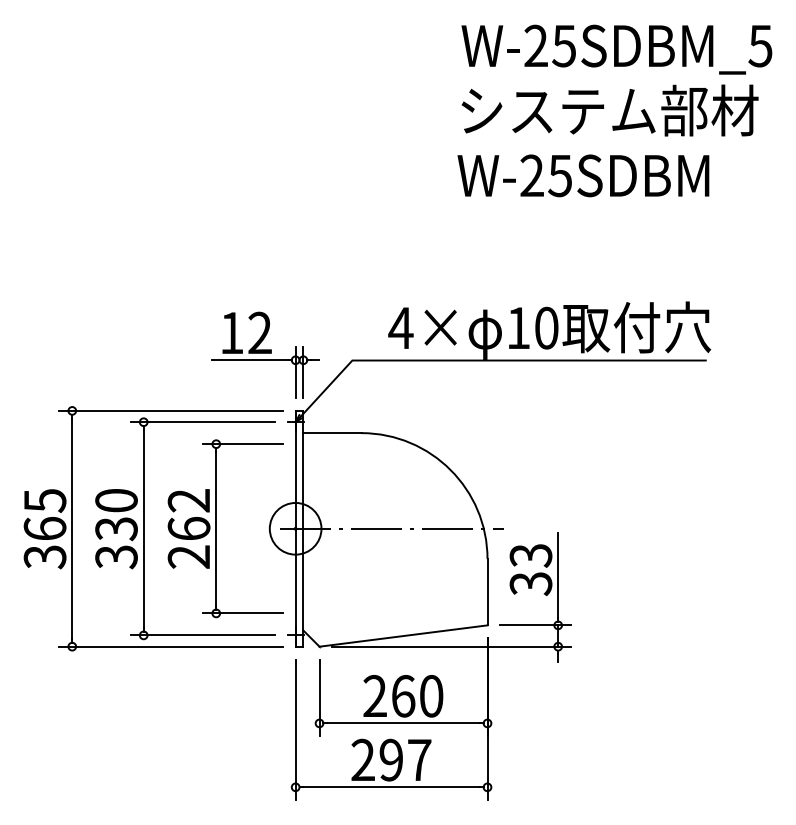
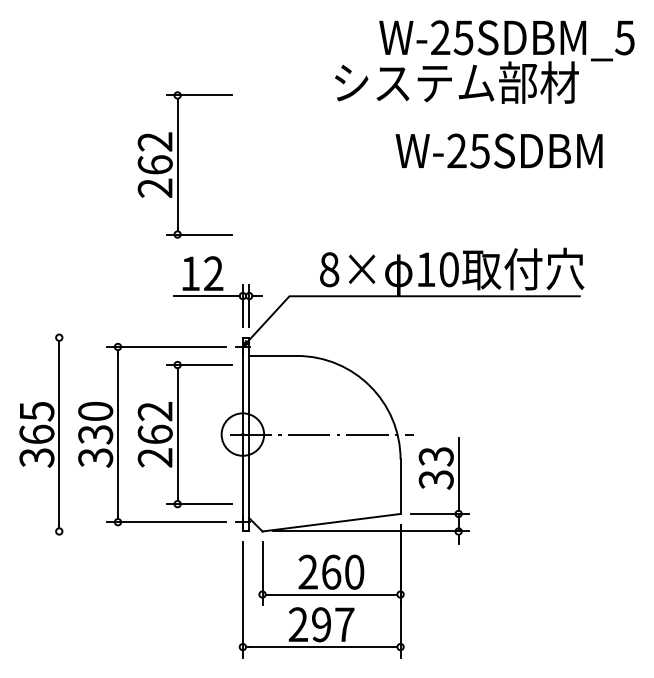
text: (609, 110) -> (456, 82), moved
text: (583, 175) -> (499, 150), moved
part: (216, 200) -> (177, 164), added
text: (400, 328) -> (329, 269), 4× -> 8×
line: (170, 410) -> (140, 337), removed
line: (170, 646) -> (140, 531), removed

